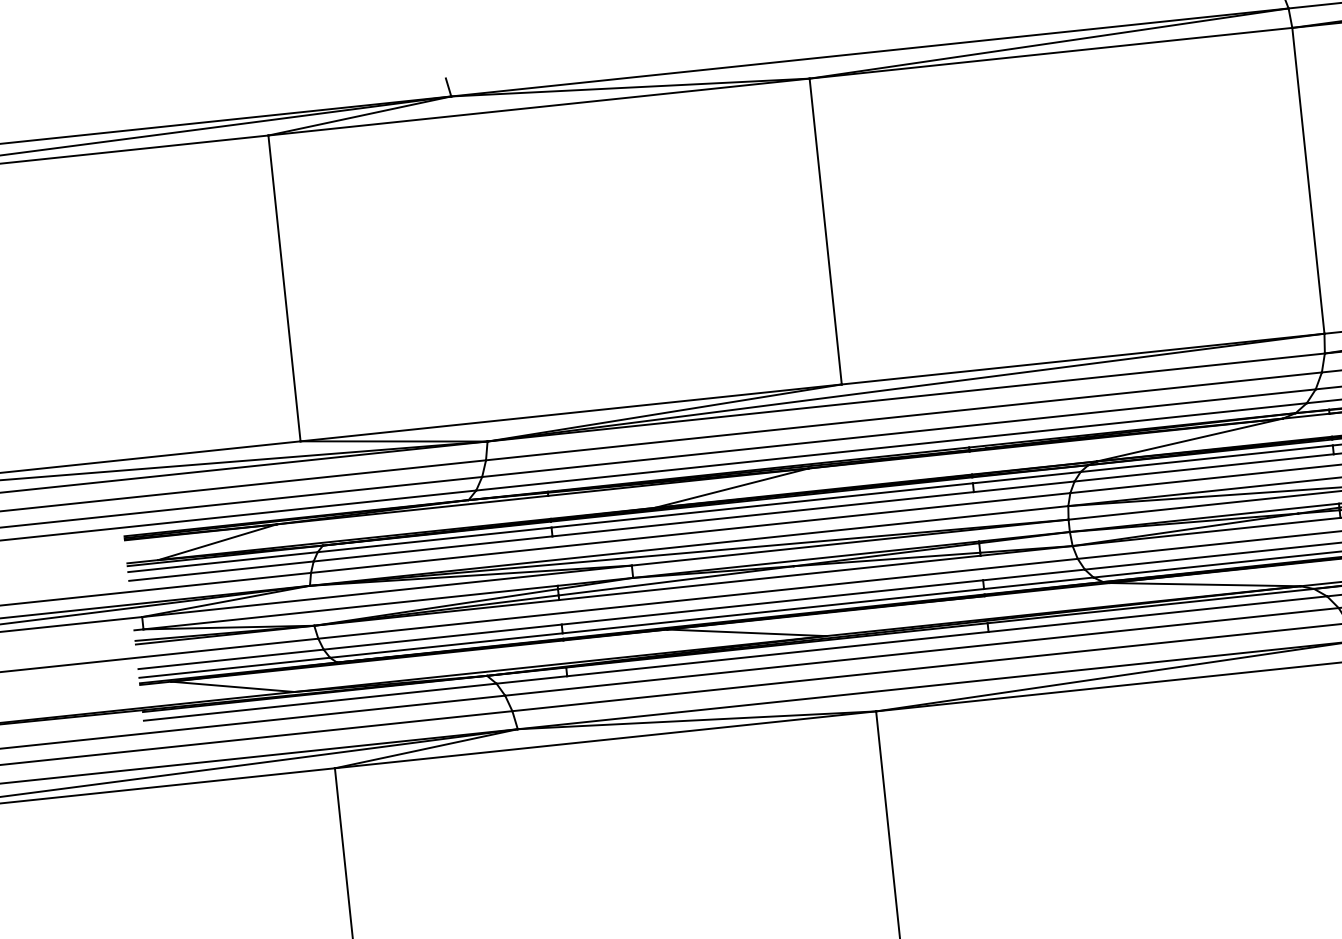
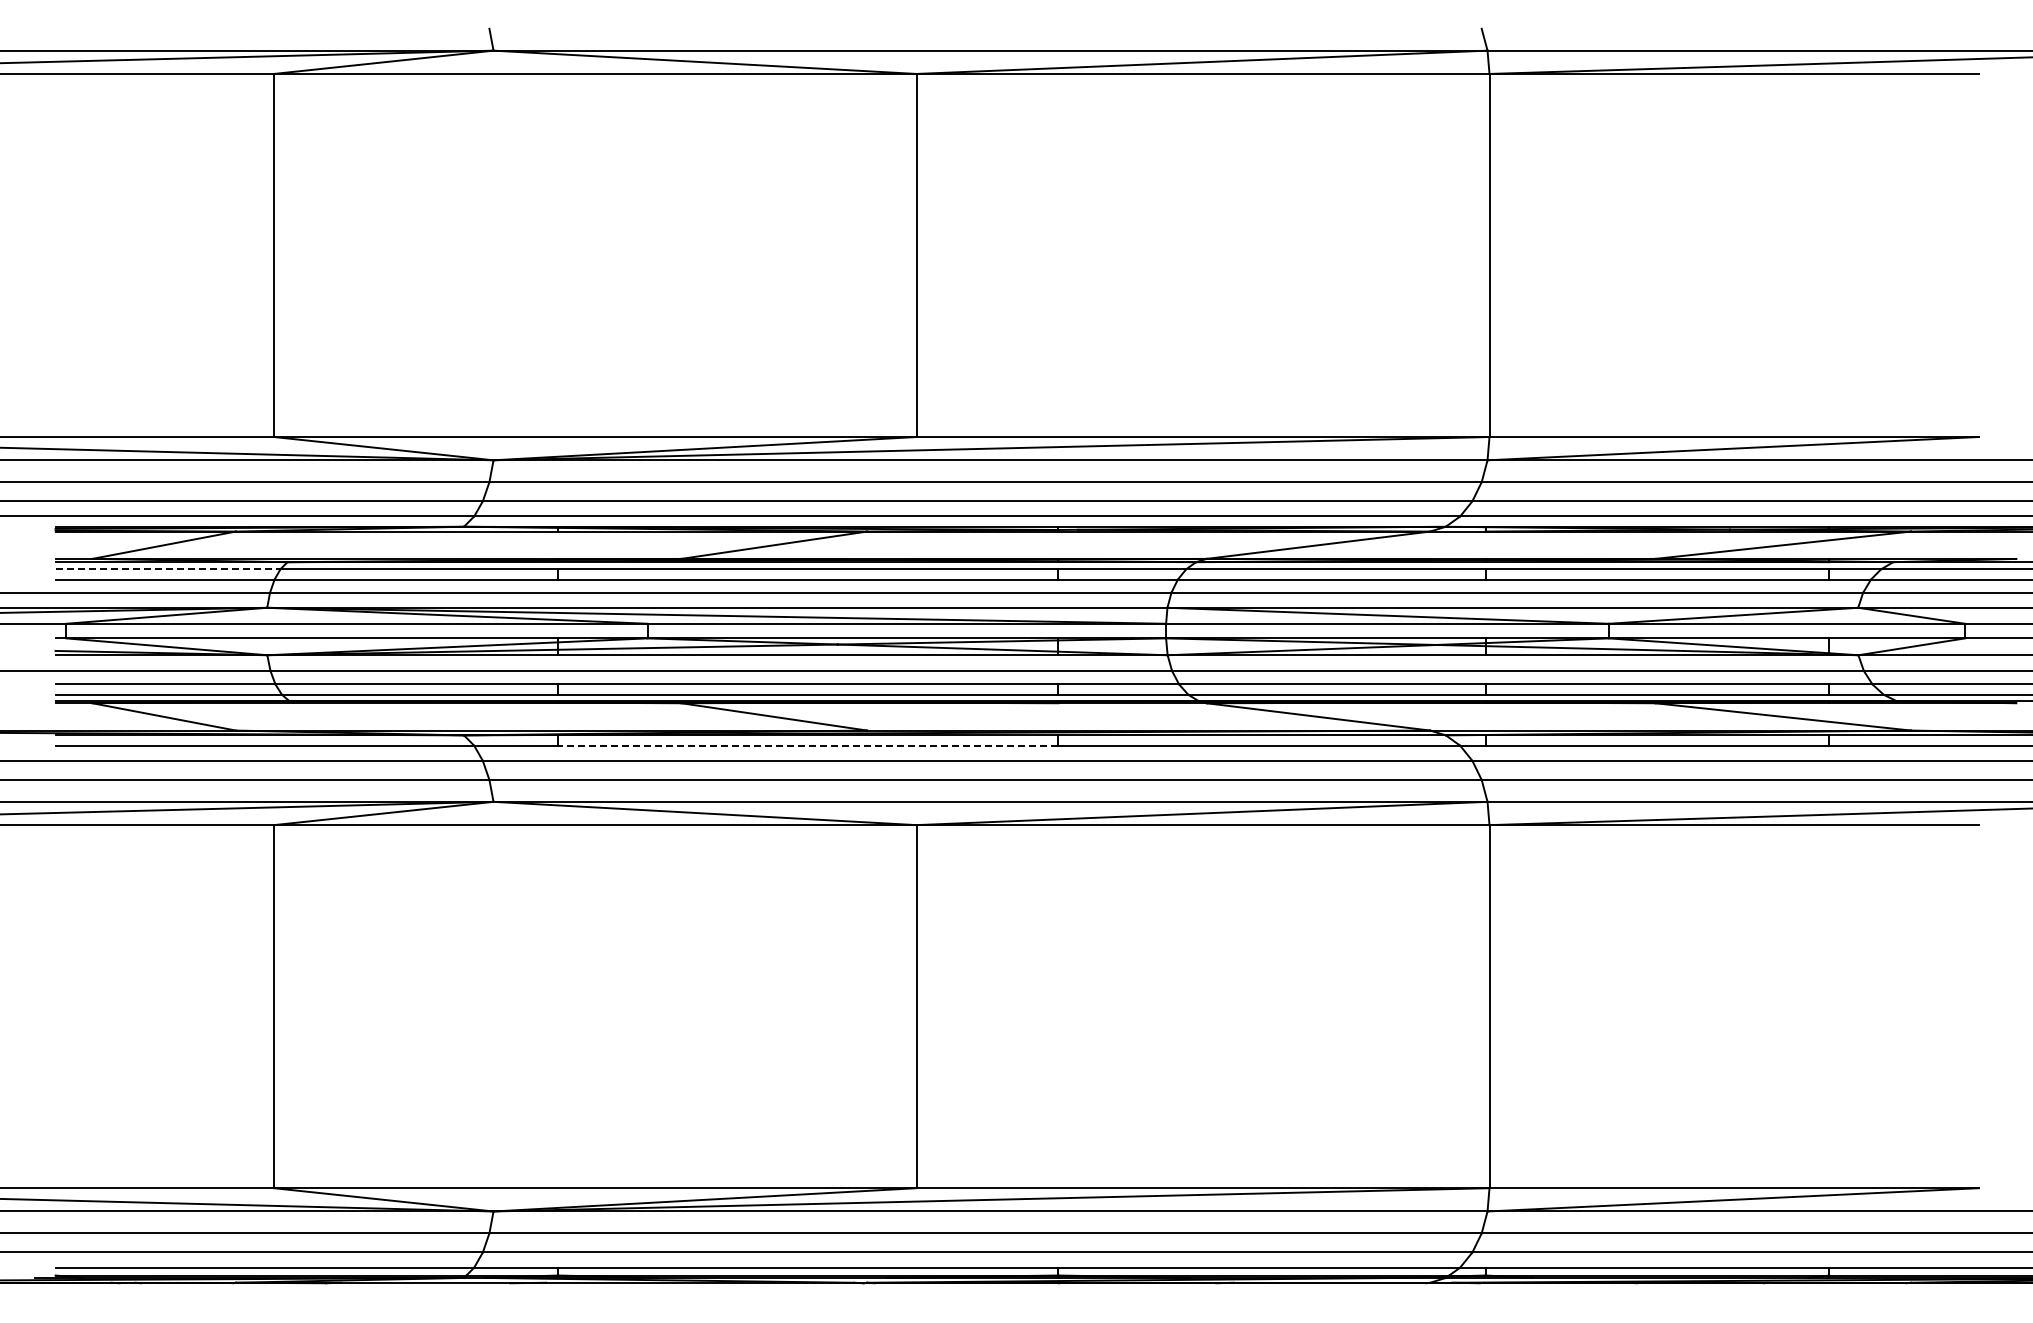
line: (223, 562) -> (168, 569), solid -> dashed
line: (777, 653) -> (807, 745), solid -> dashed

